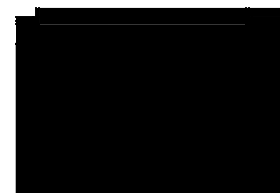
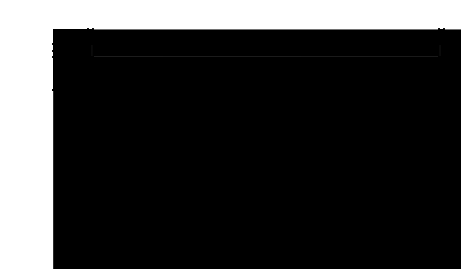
fill: (27, 11) -> (72, 35), added

